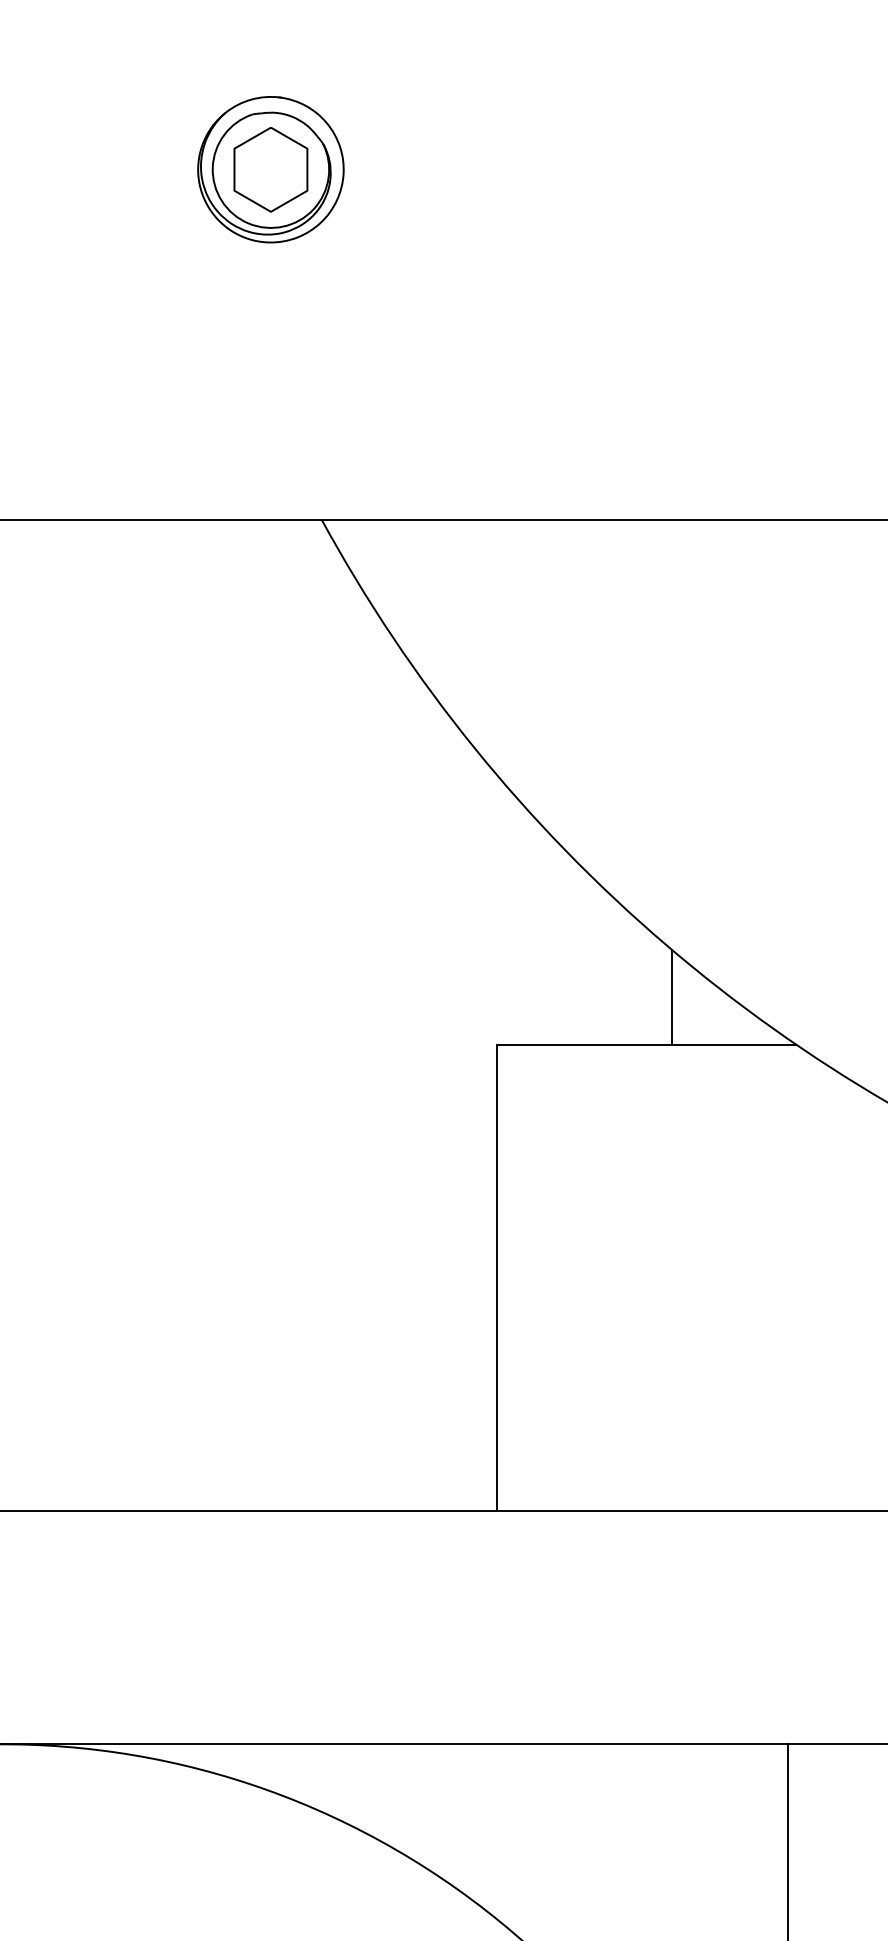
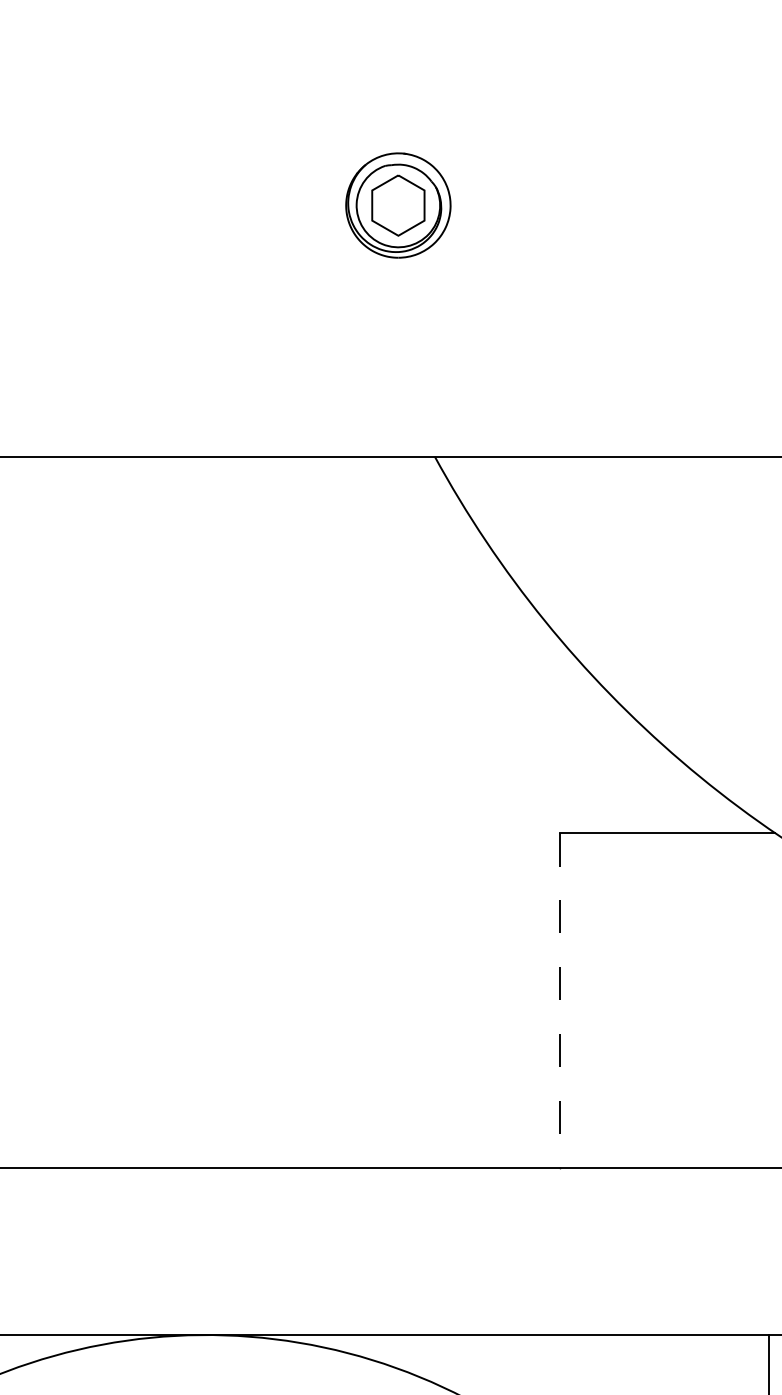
line: (671, 996) -> (685, 798), removed
line: (496, 1277) -> (560, 1000), solid -> dashed

